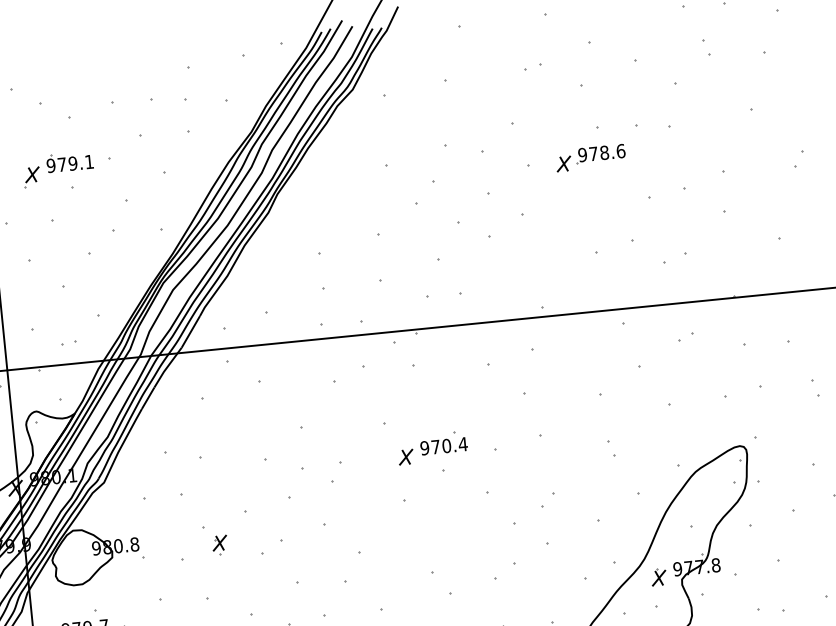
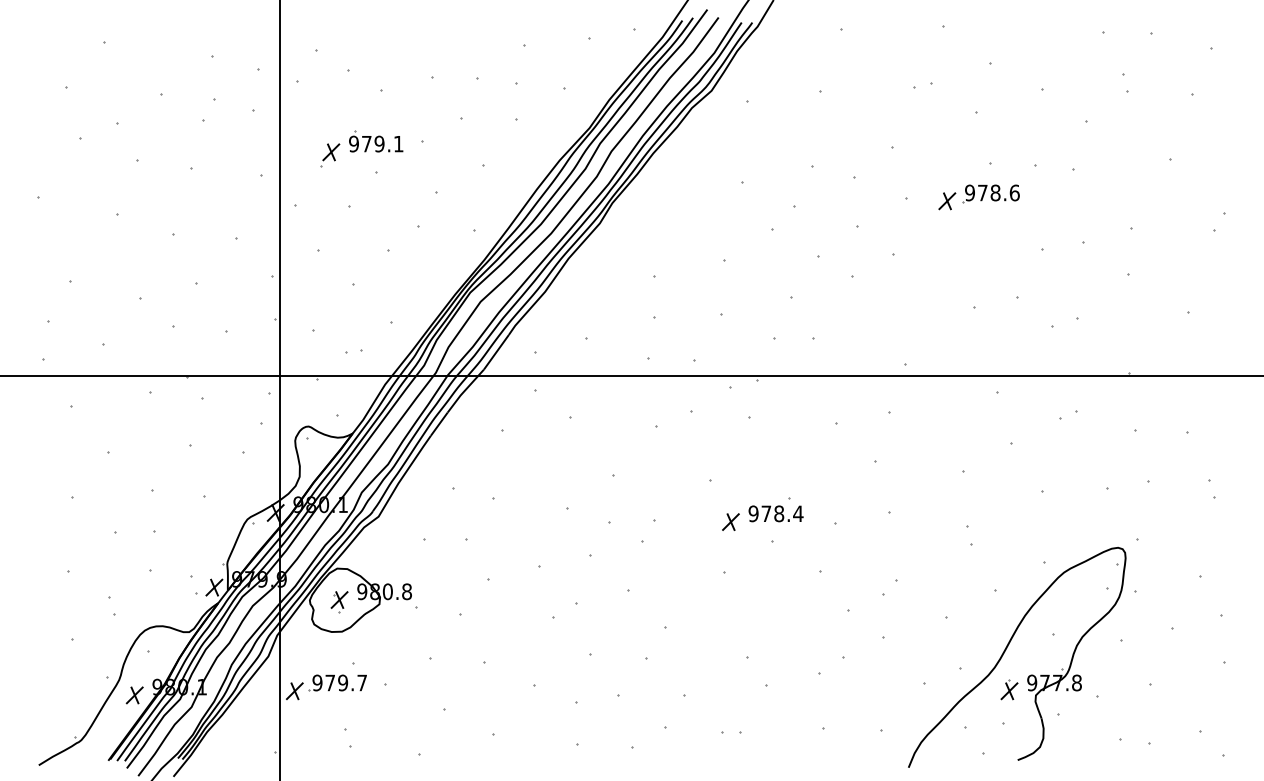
text: (446, 445) -> (779, 513), 970.4 -> 978.4
part: (220, 545) -> (339, 602), moved

